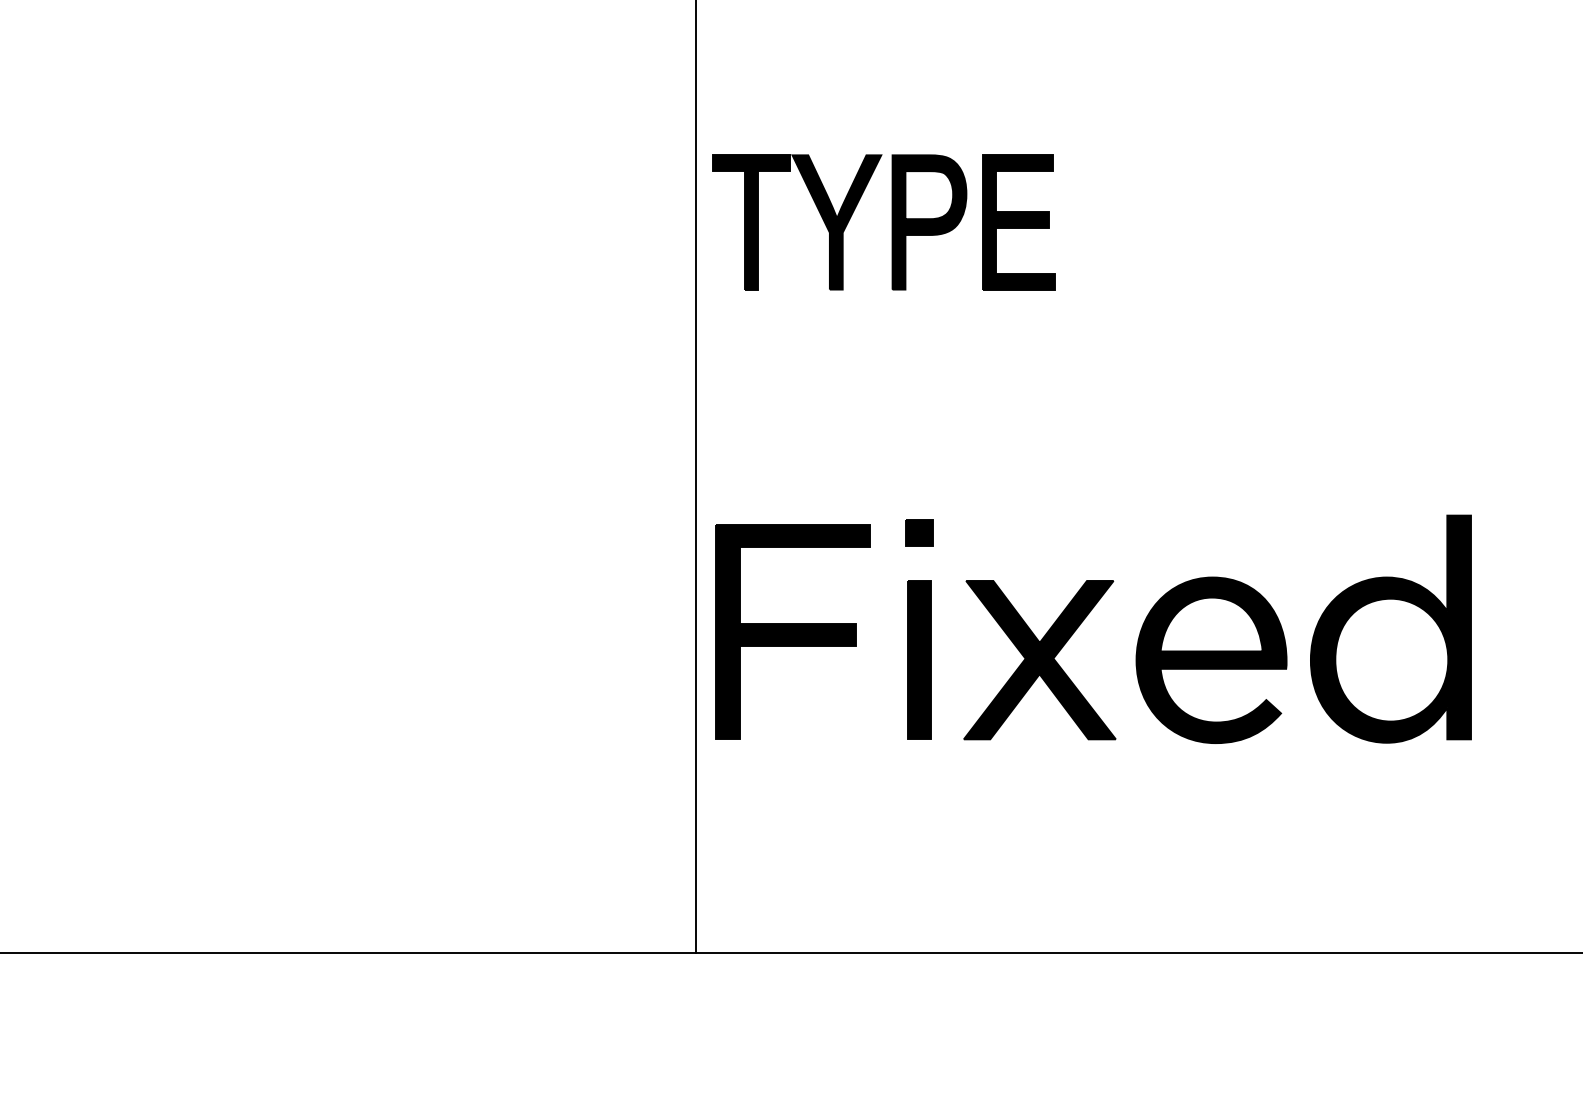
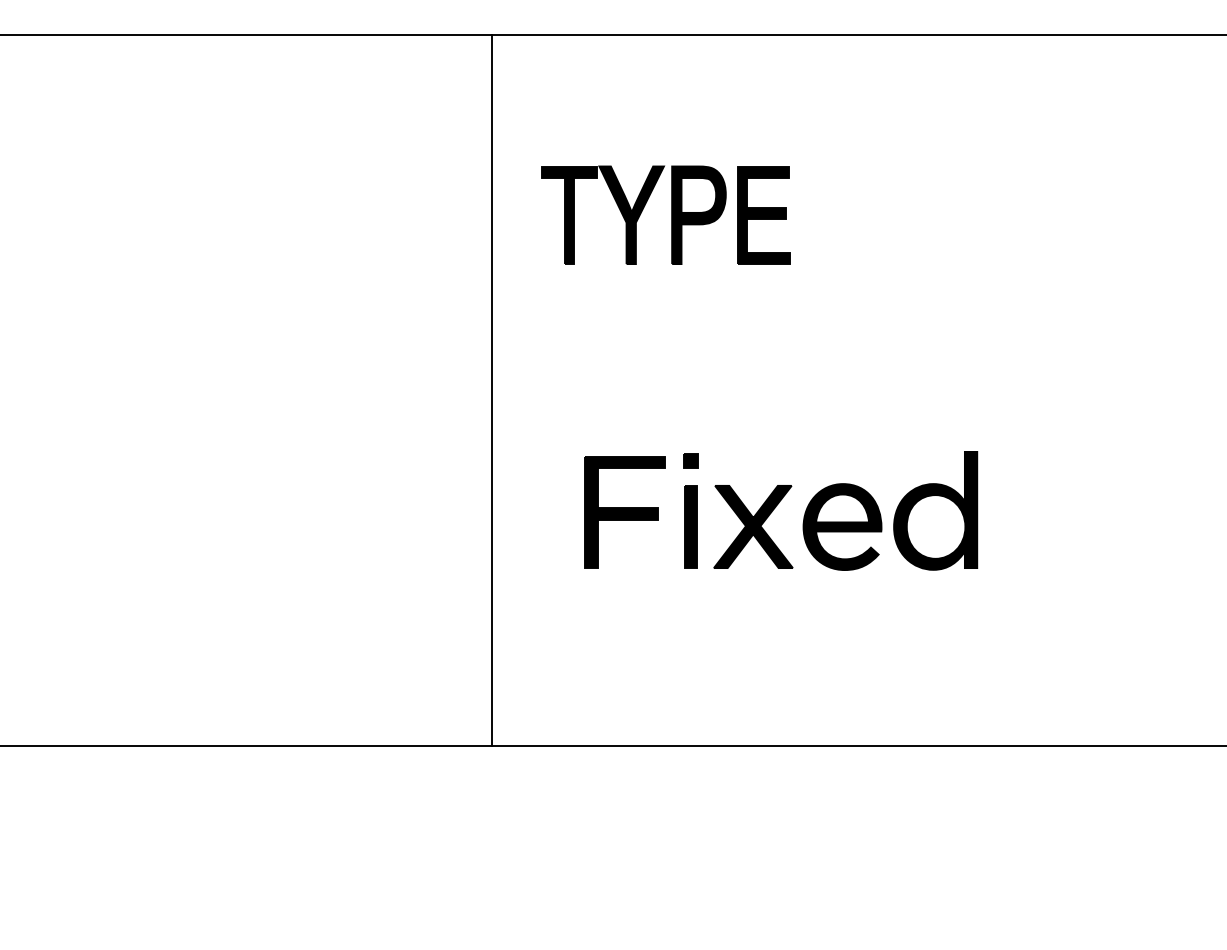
part: (883, 221) -> (665, 214), moved
part: (1093, 628) -> (781, 510), size x0.71

